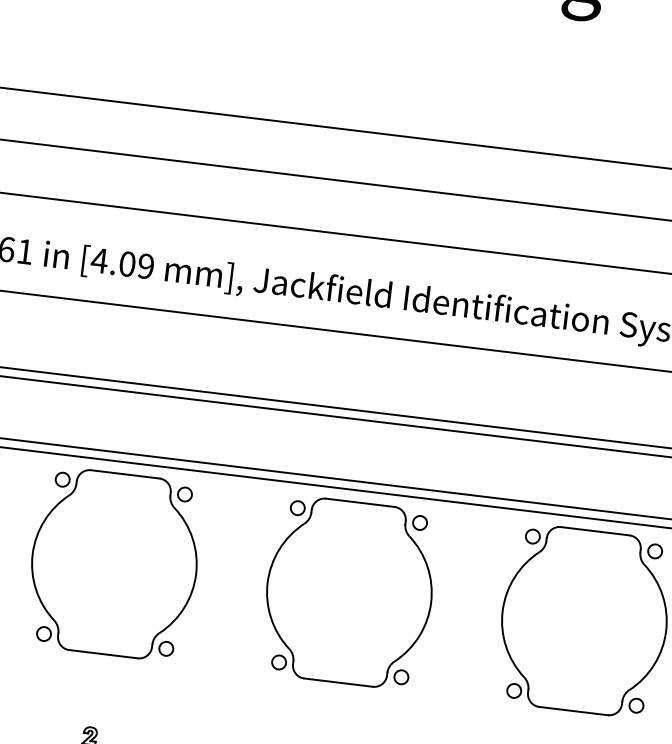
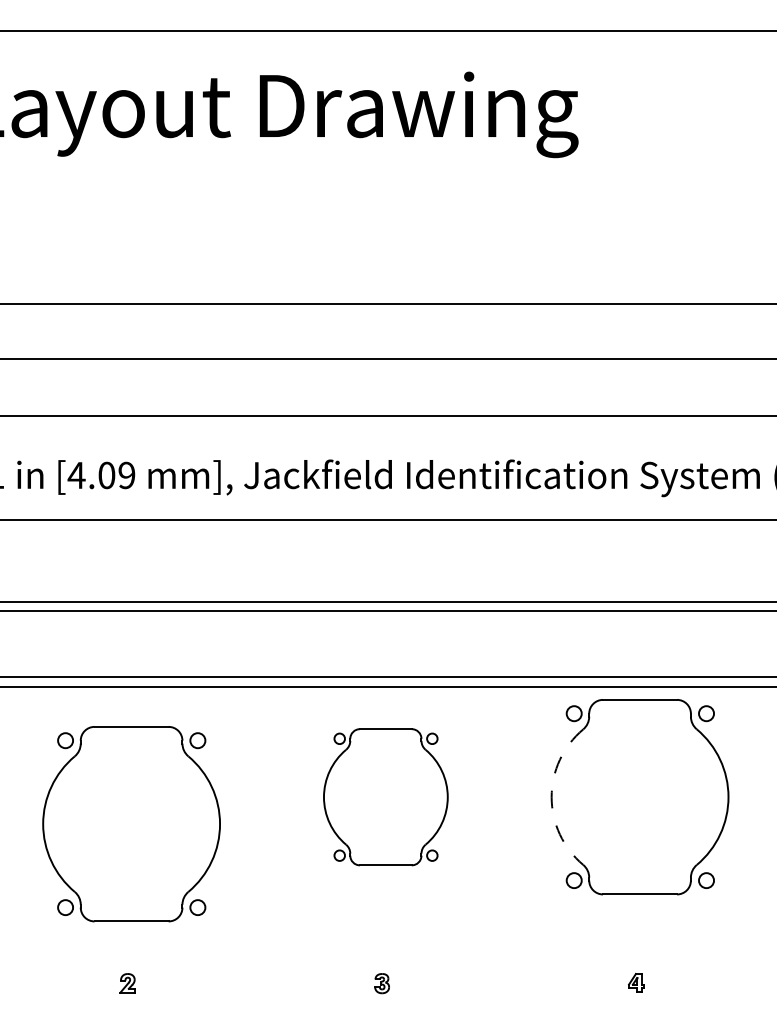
part: (114, 564) -> (131, 824), moved
part: (349, 592) -> (385, 797), size x0.7
arc: (502, 611) -> (551, 797), solid -> dashed

